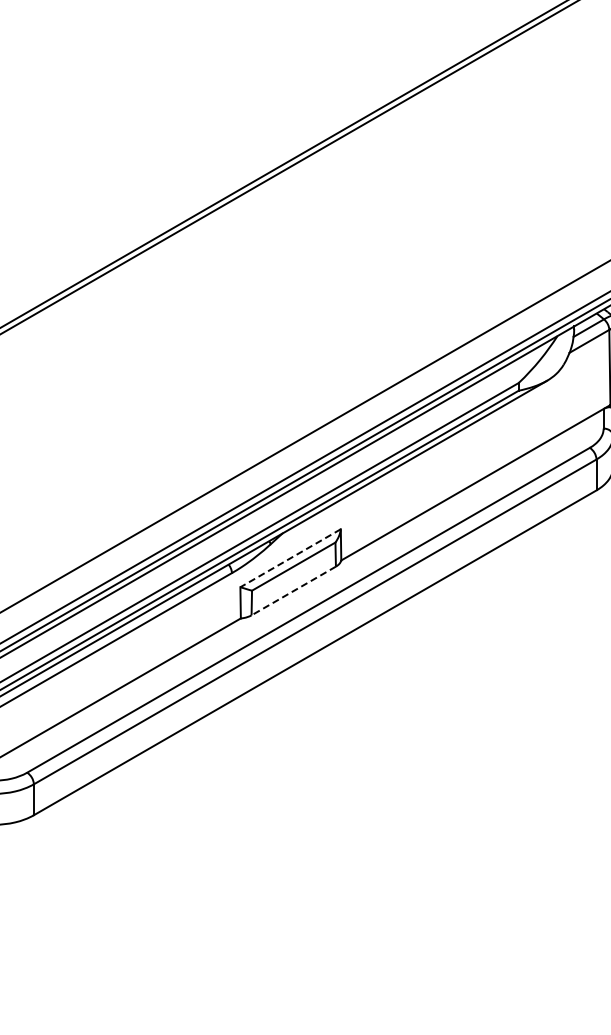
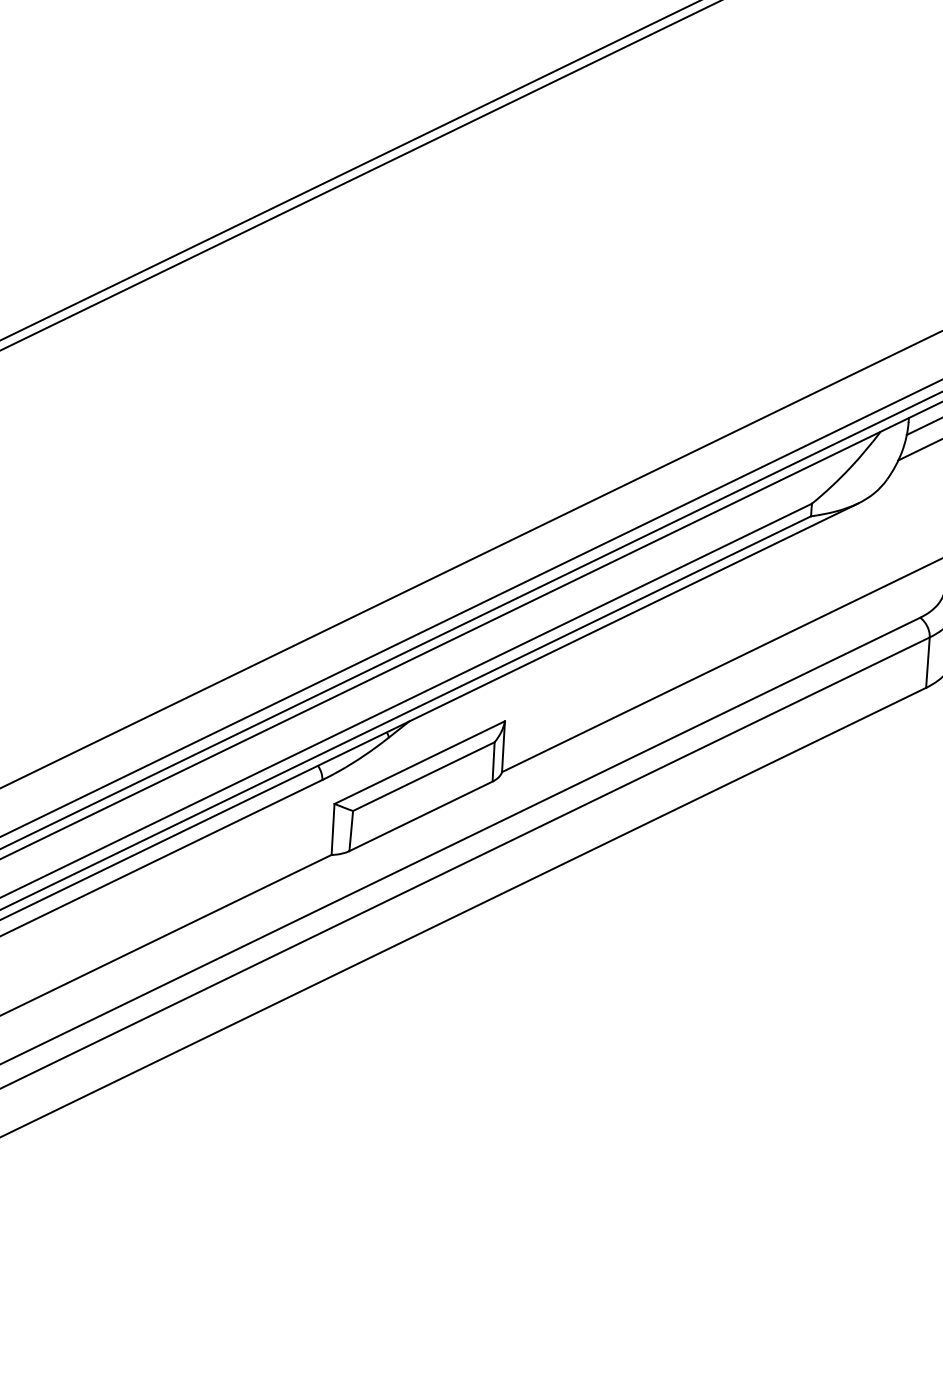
line: (290, 558) -> (419, 763), dashed -> solid
line: (293, 591) -> (420, 817), dashed -> solid

